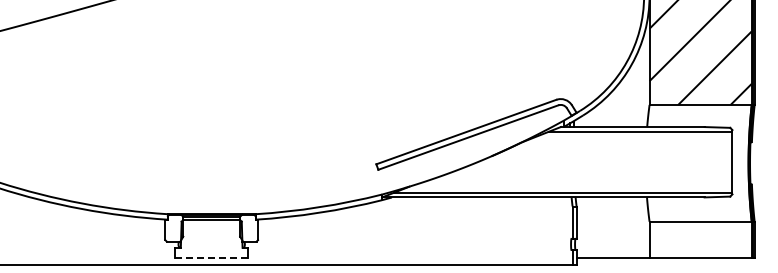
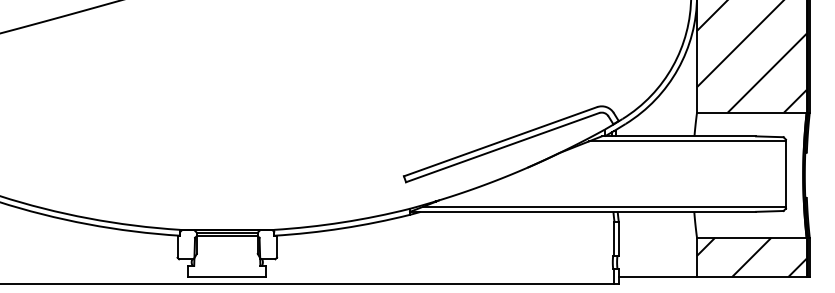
hatch: (700, 239) -> (751, 256), added
line: (211, 258) -> (227, 277), dashed -> solid

